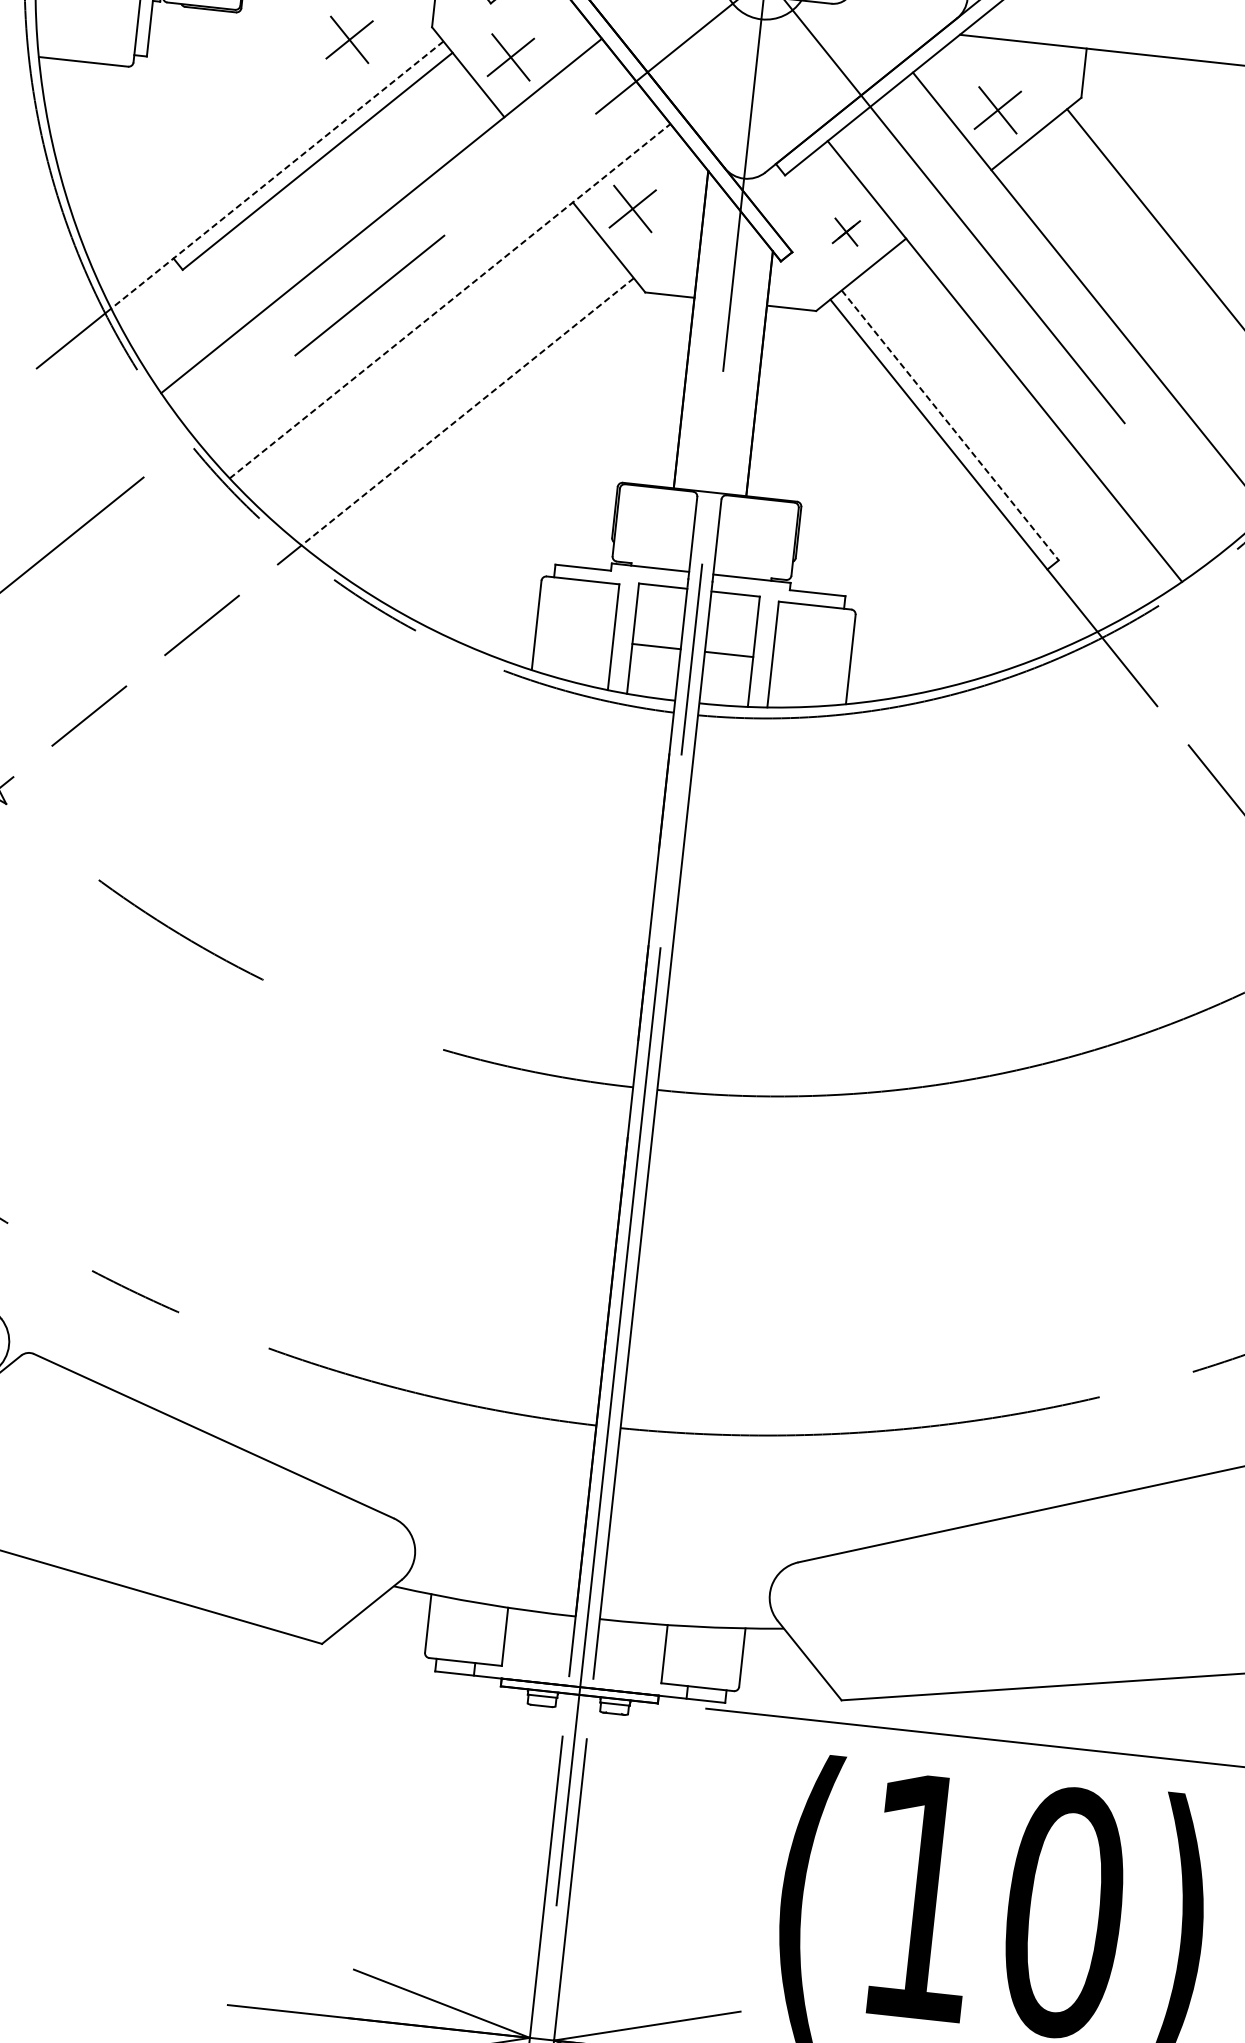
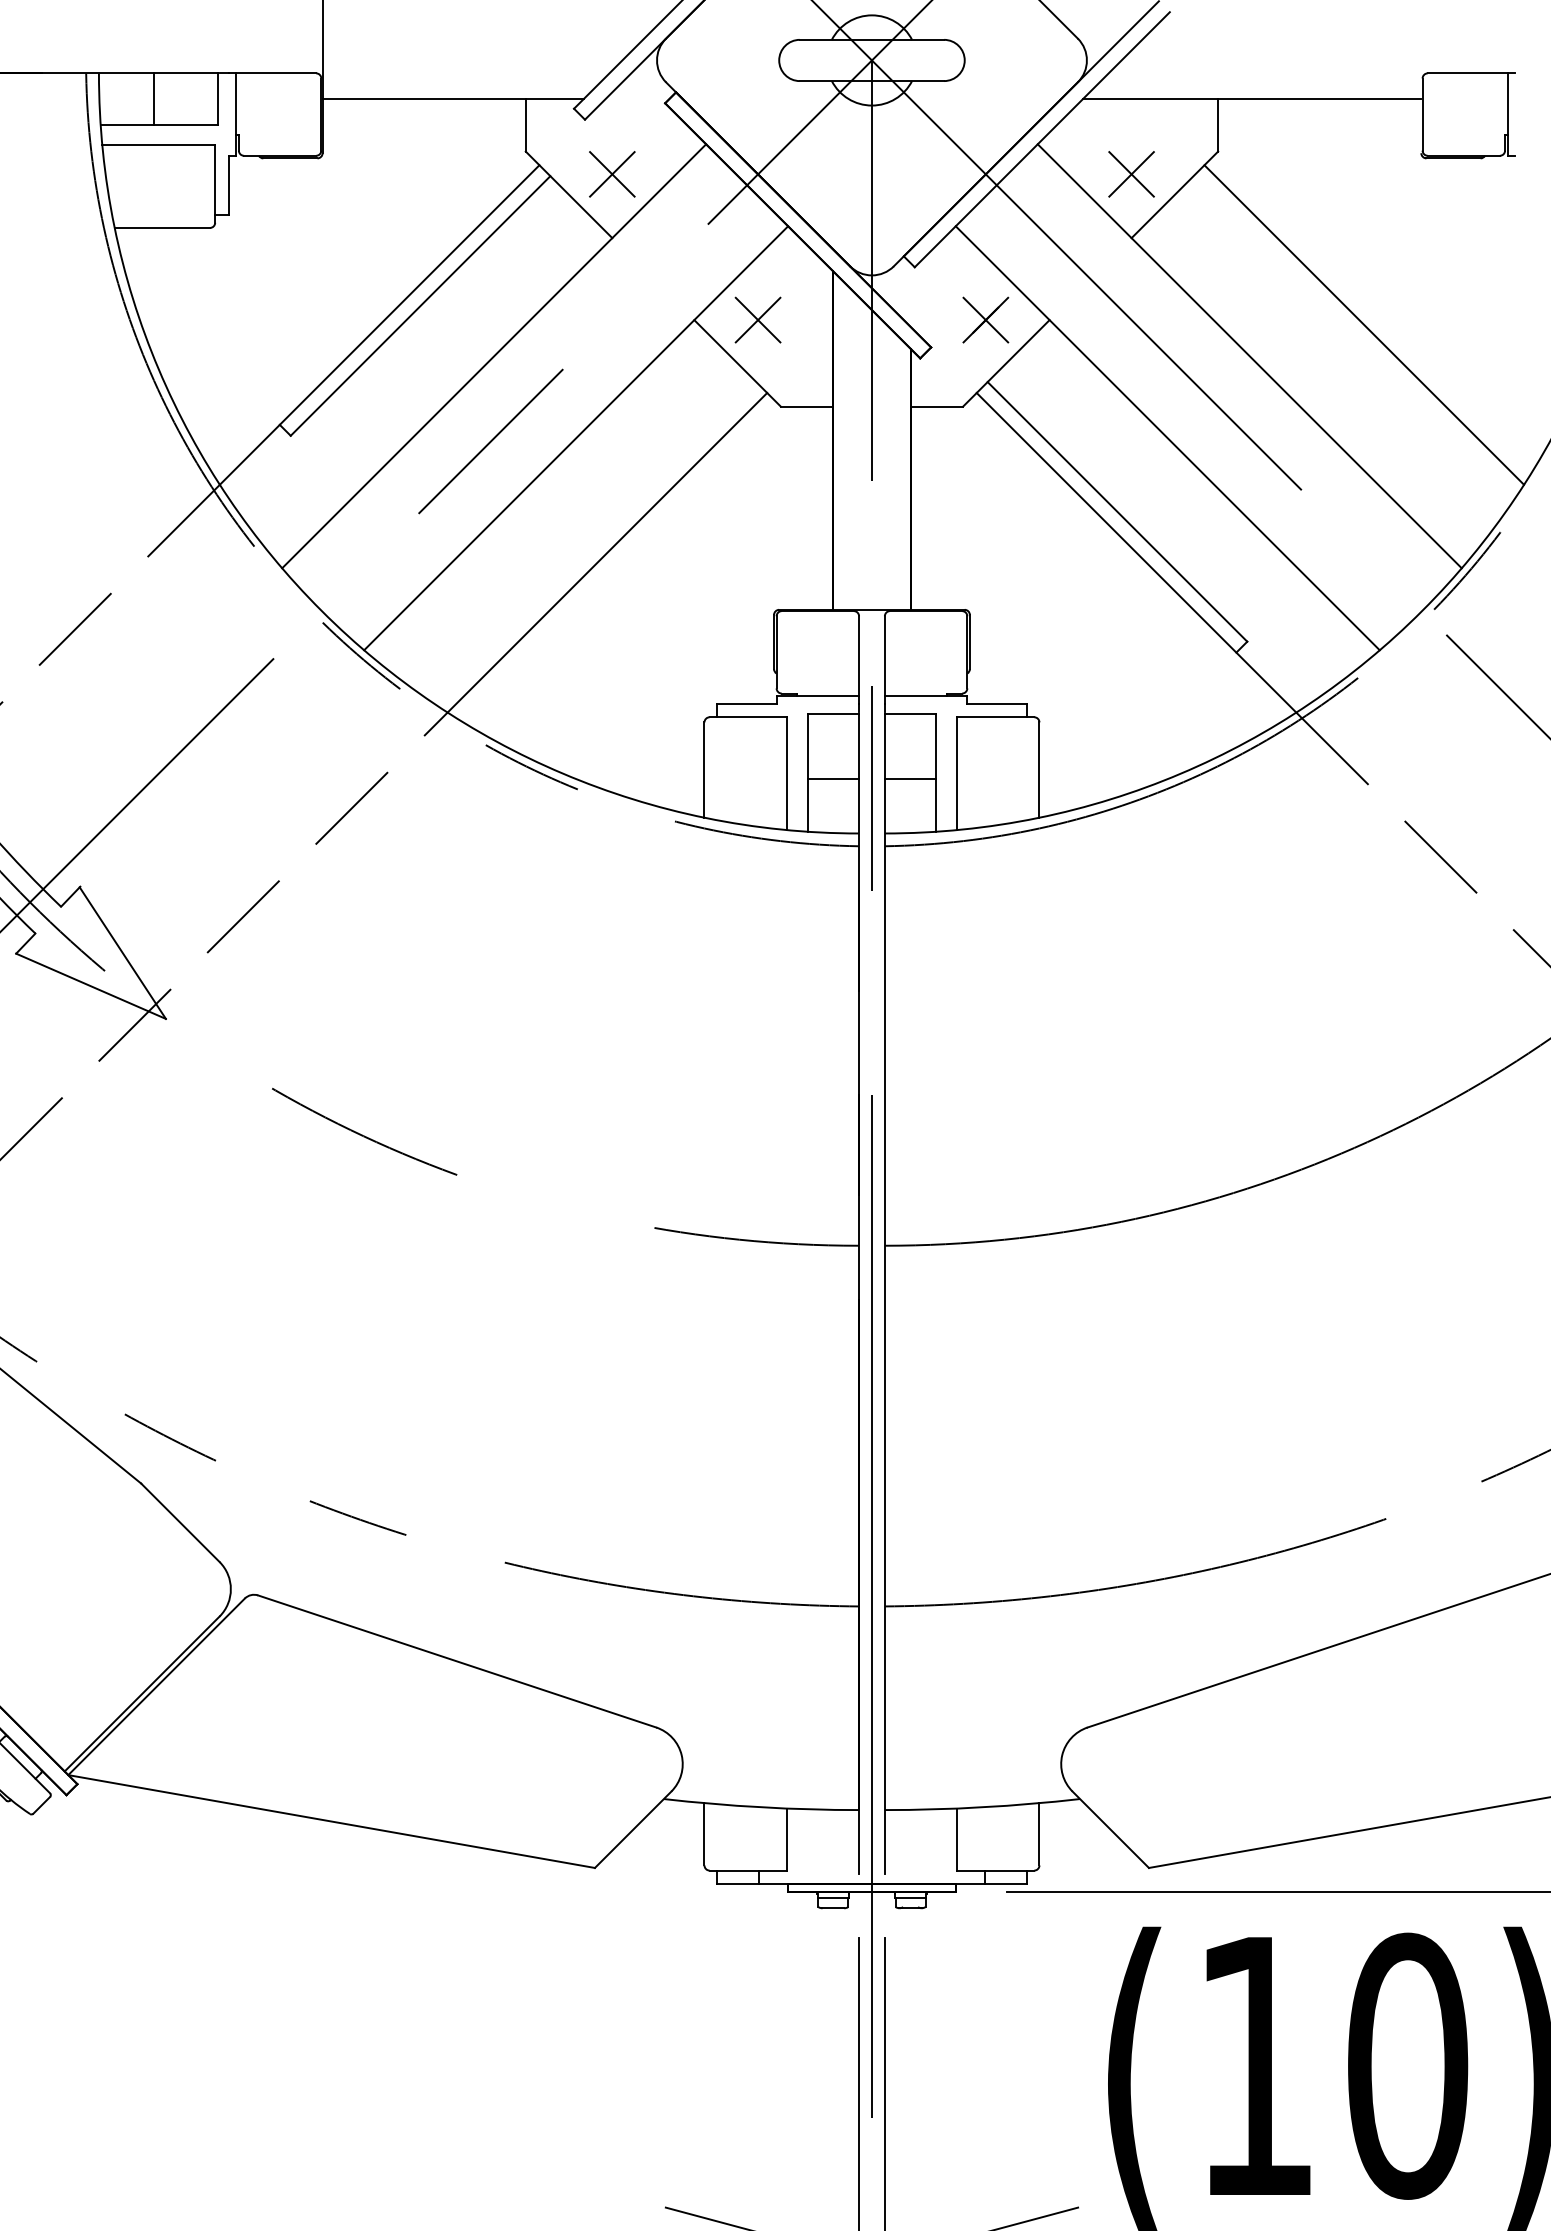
part: (349, 40) -> (440, 174), removed
line: (277, 175) -> (379, 325), dashed -> solid
part: (846, 231) -> (985, 319), size x1.67
line: (450, 301) -> (576, 438), dashed -> solid
line: (467, 411) -> (607, 552), dashed -> solid
line: (950, 425) -> (1117, 511), dashed -> solid

